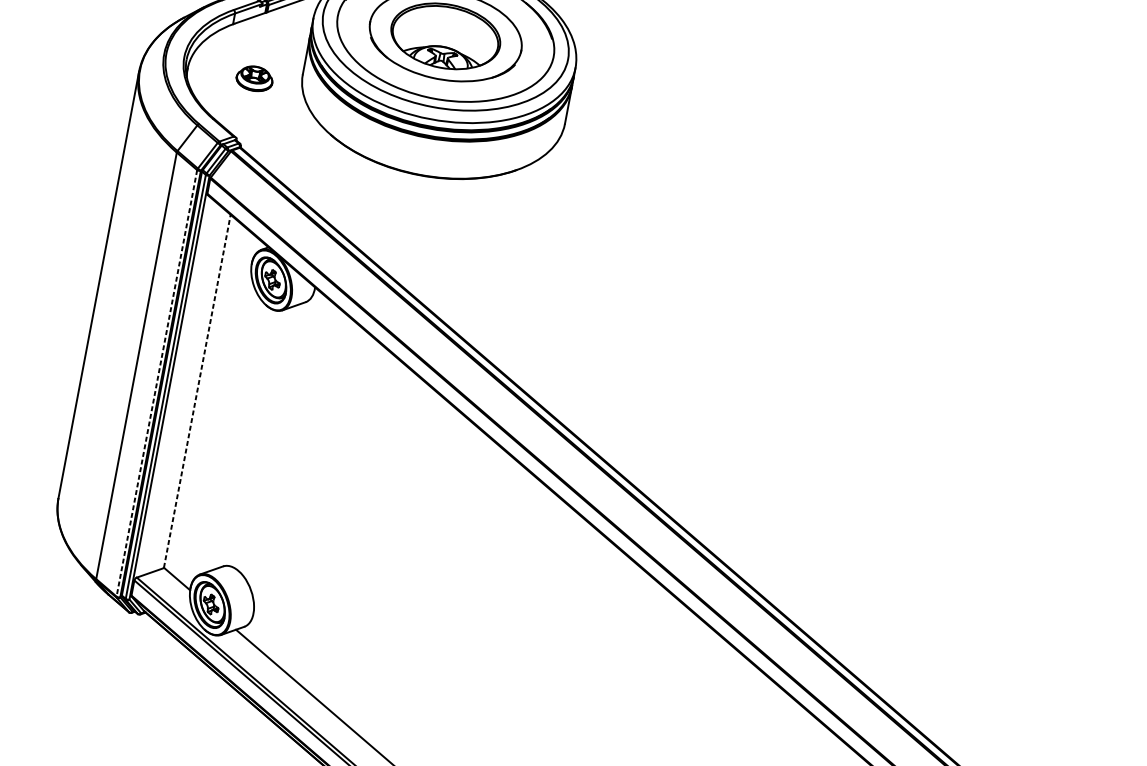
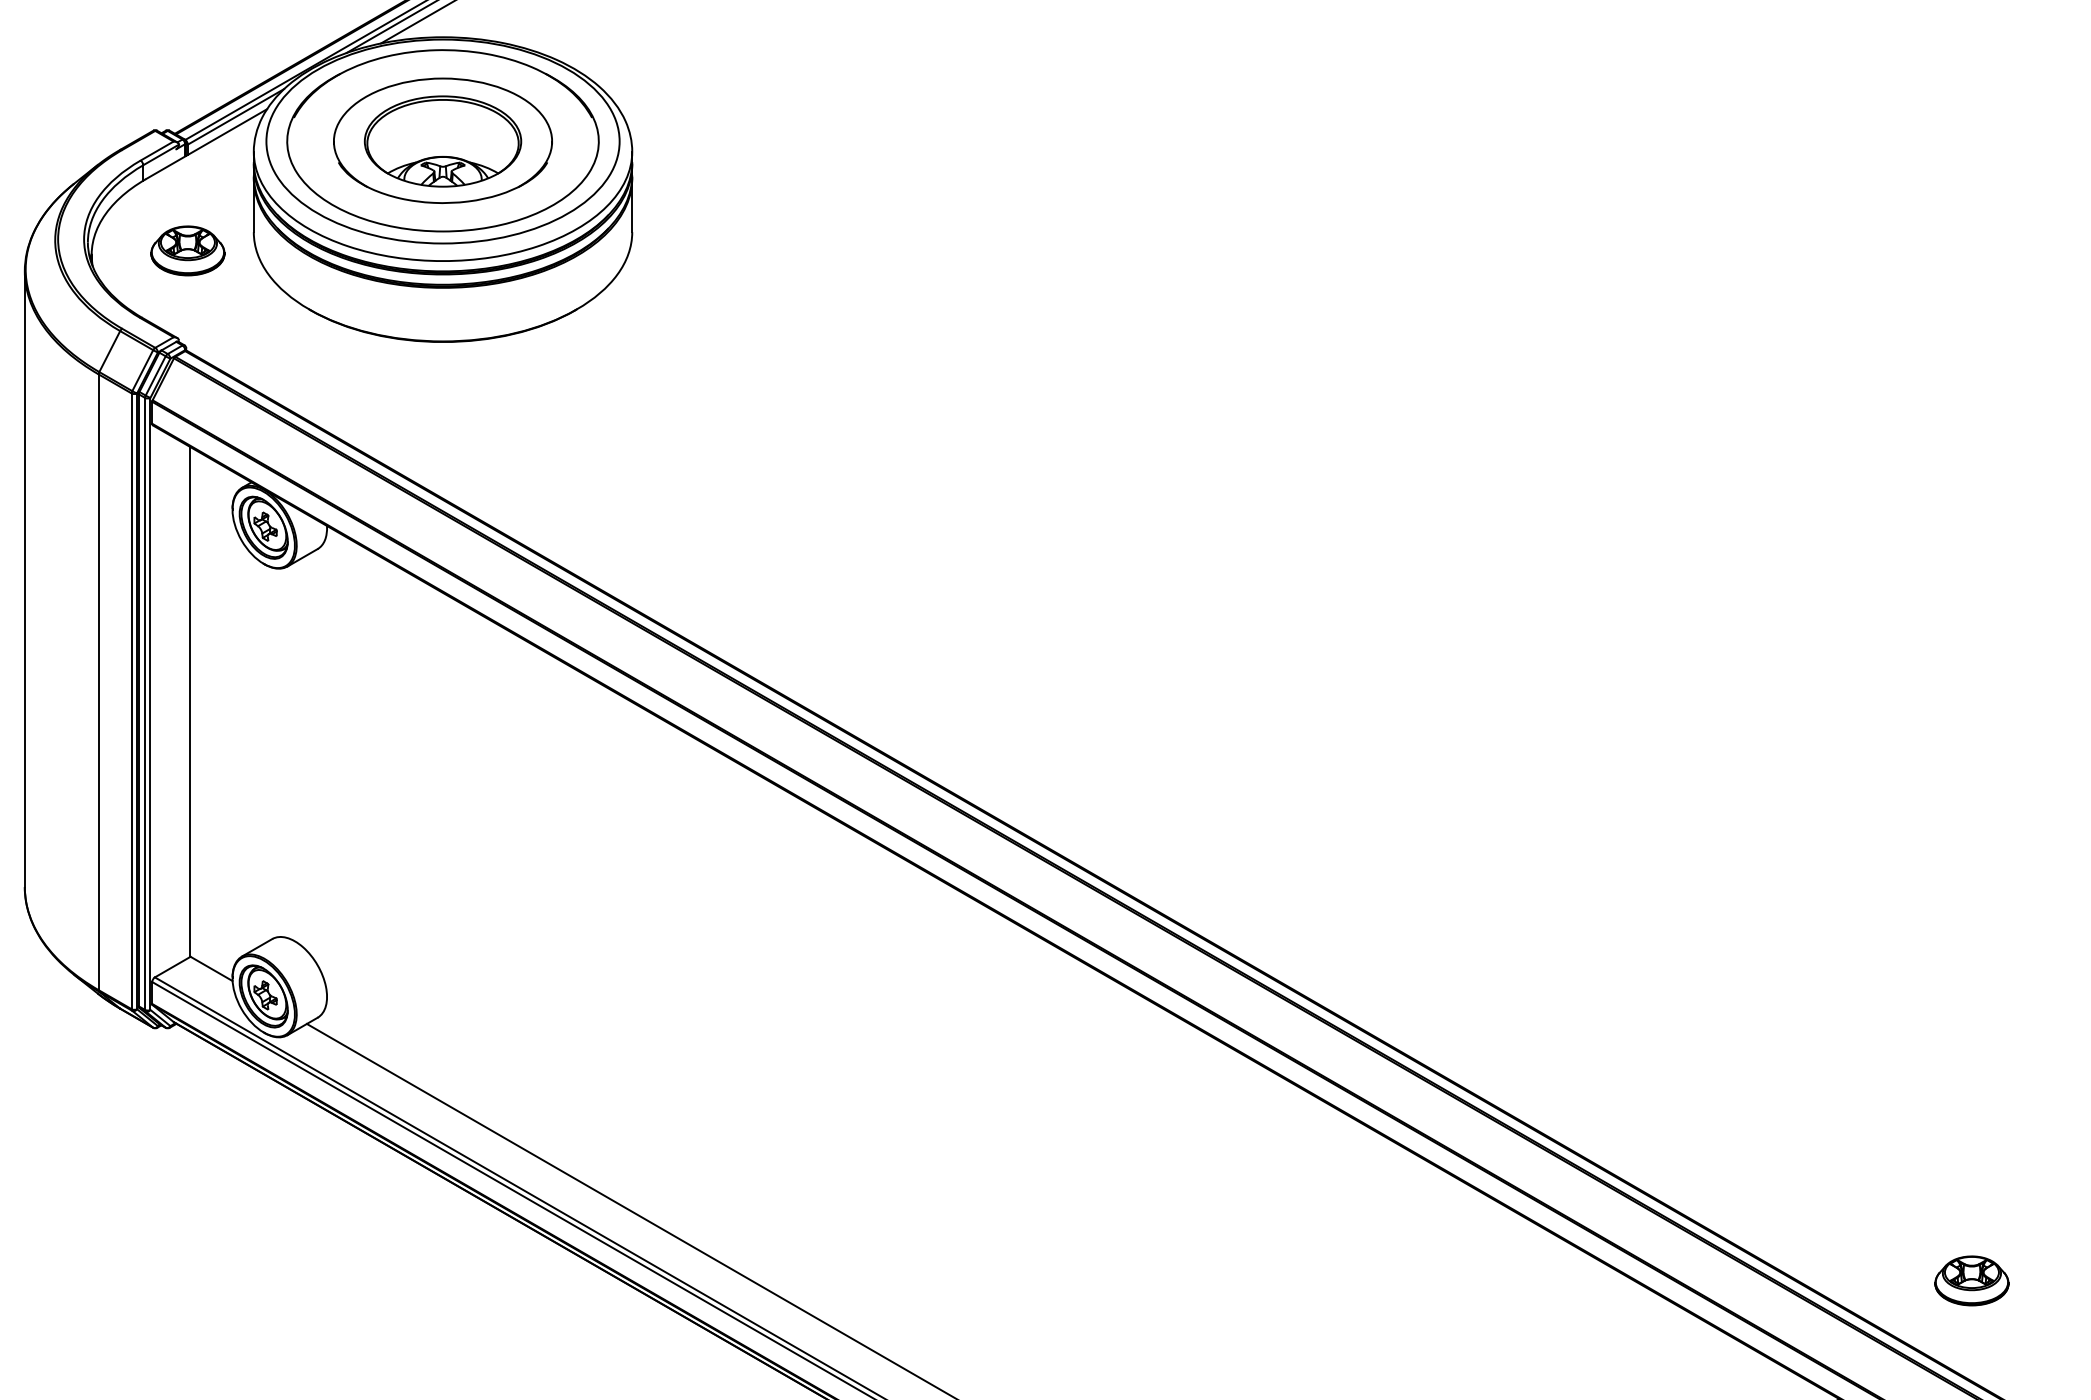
part: (254, 78) -> (187, 250), size x1.43
line: (156, 383) -> (131, 701), dashed -> solid
line: (197, 391) -> (190, 701), dashed -> solid

